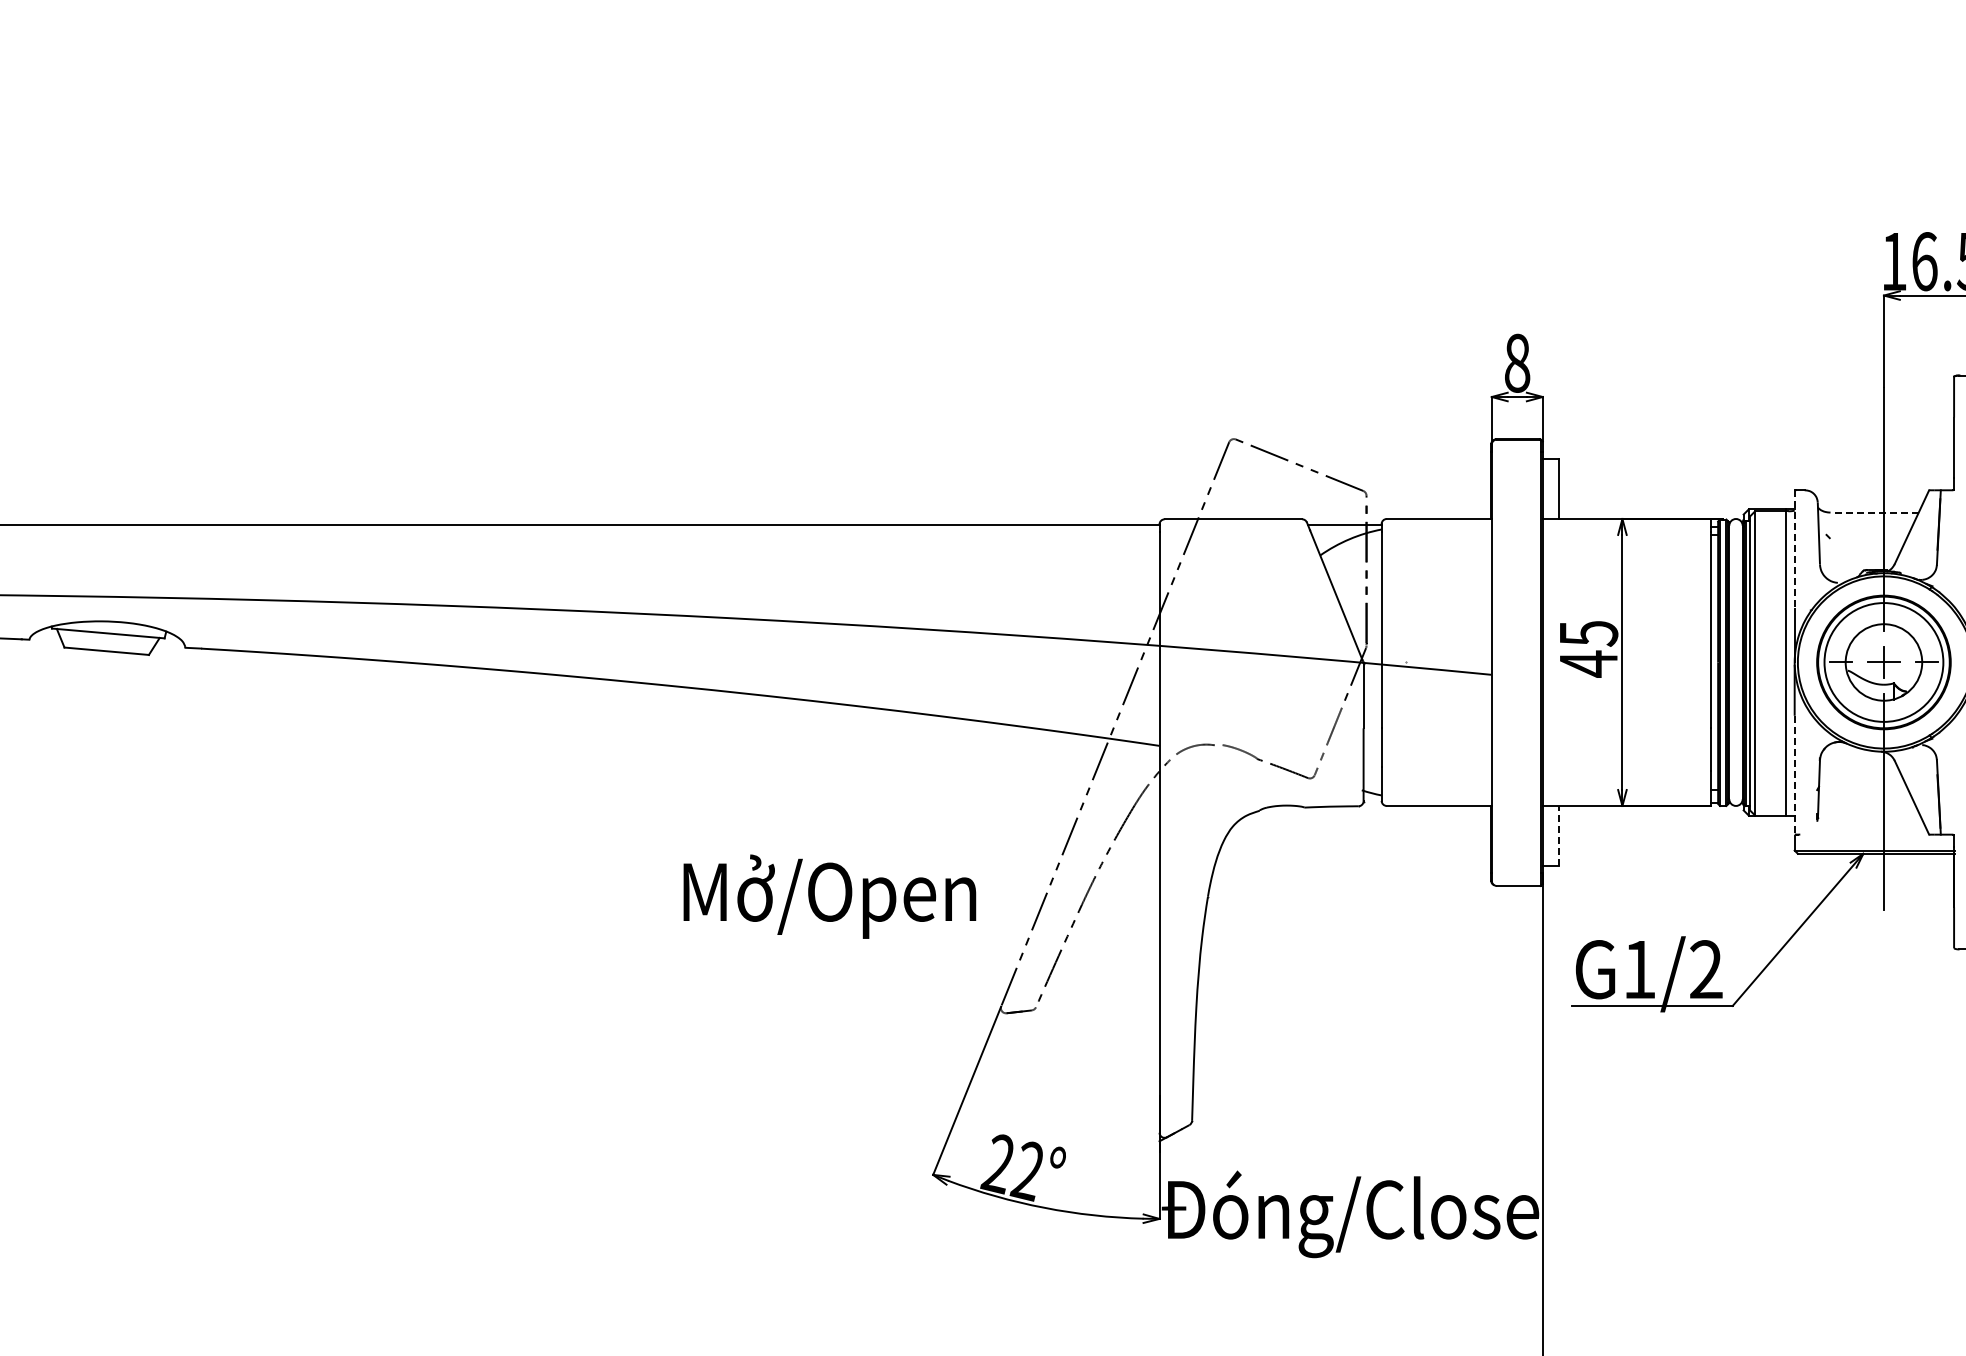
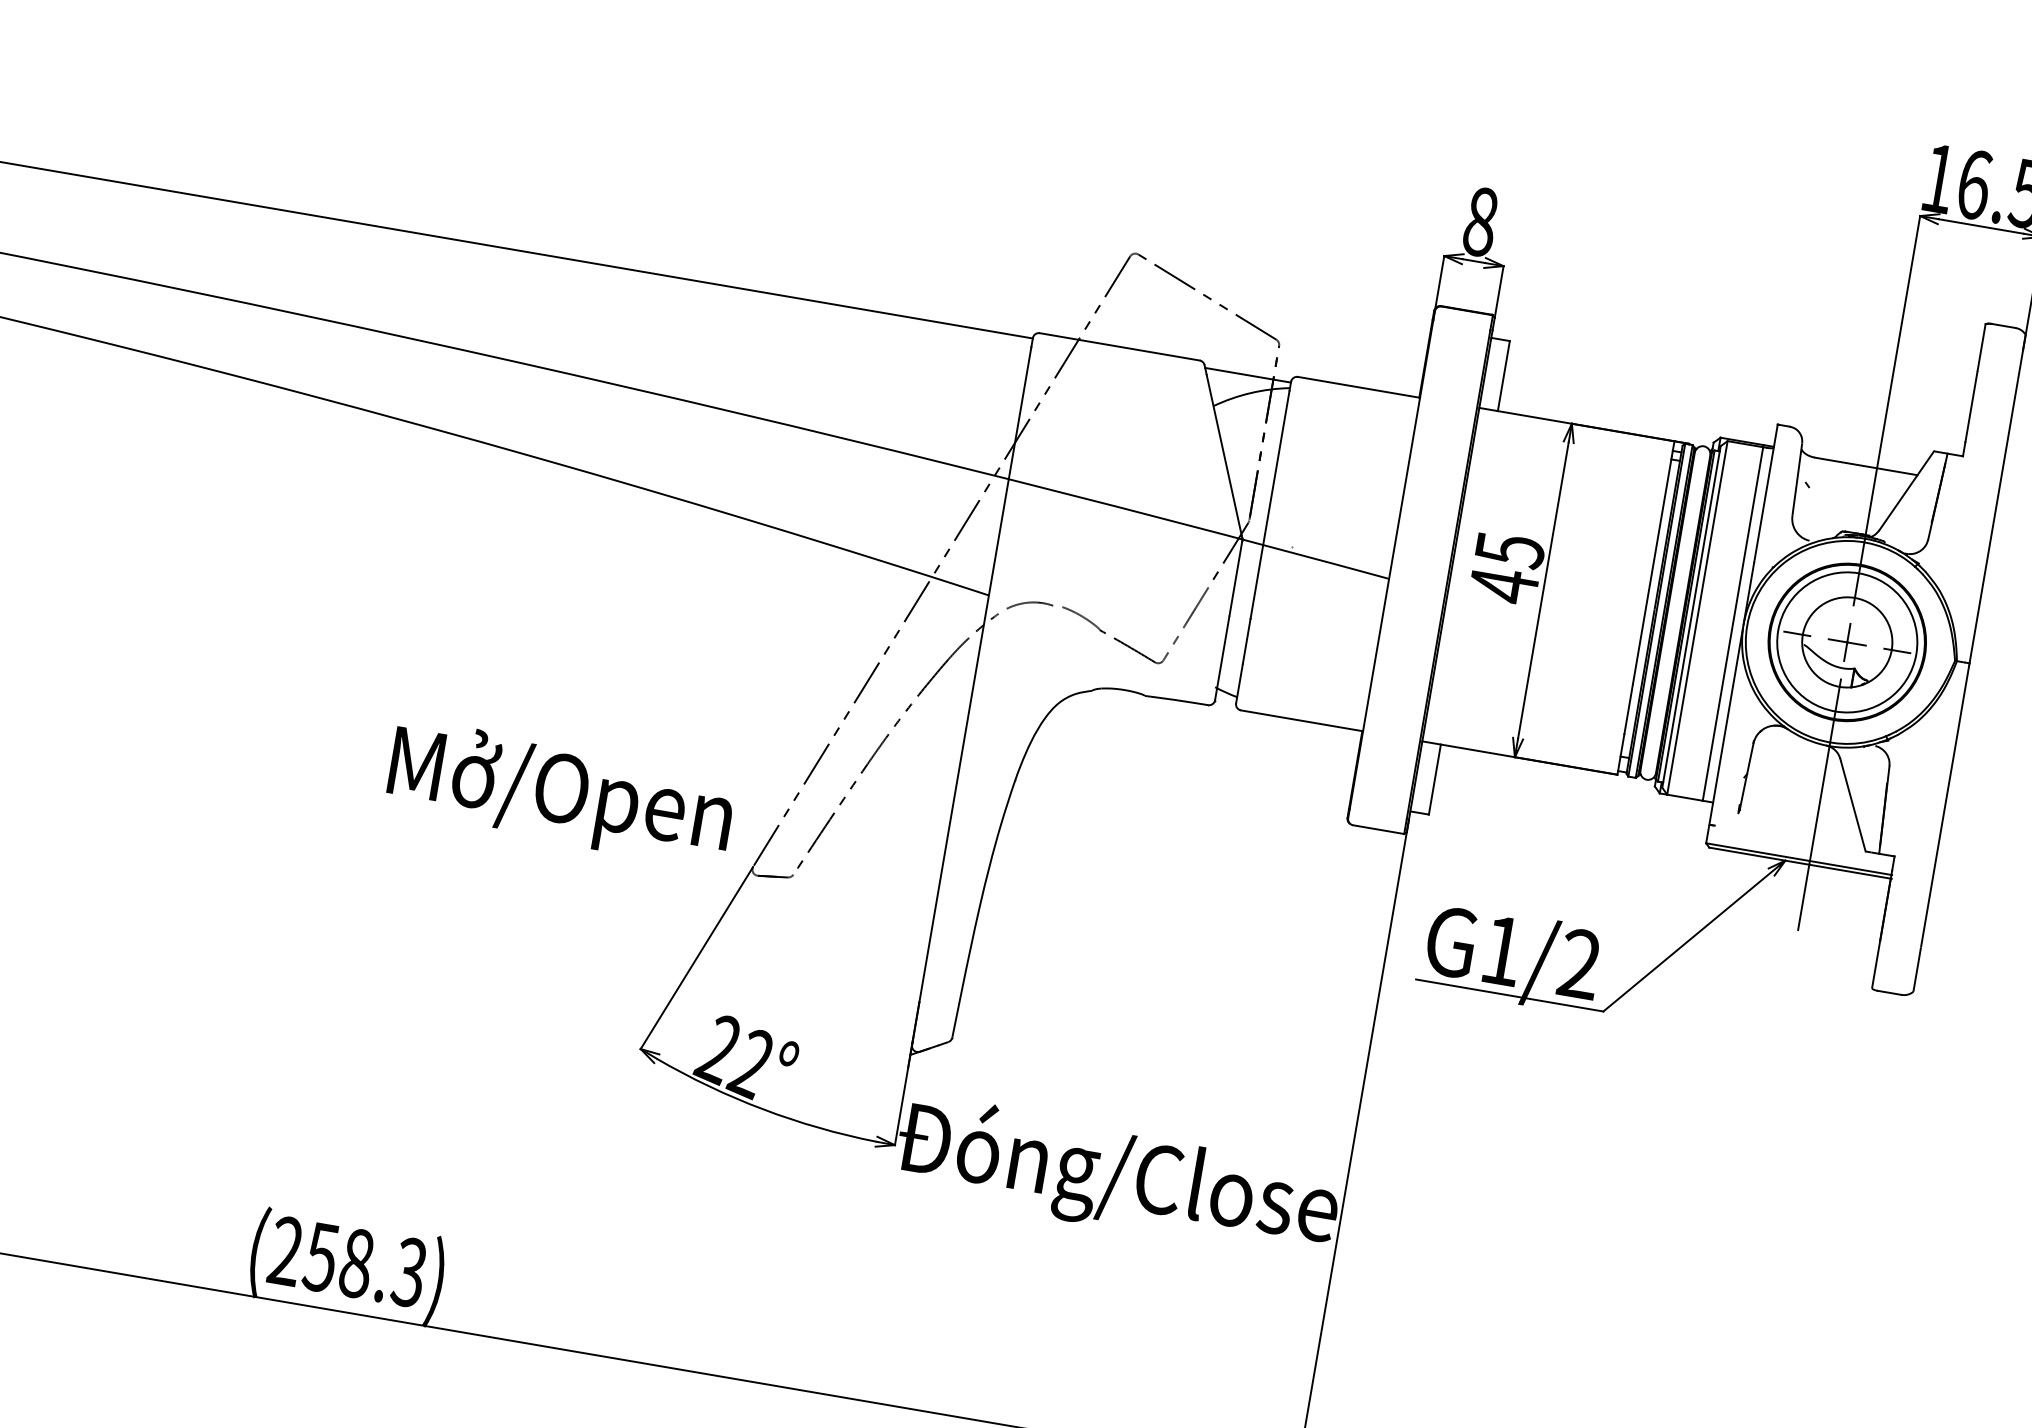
line: (1874, 512) -> (1866, 466), dashed -> solid
line: (1794, 550) -> (1765, 494), dashed -> solid
line: (1794, 775) -> (1720, 755), dashed -> solid
line: (1558, 835) -> (1434, 778), dashed -> solid
text: (829, 896) -> (560, 793), moved

